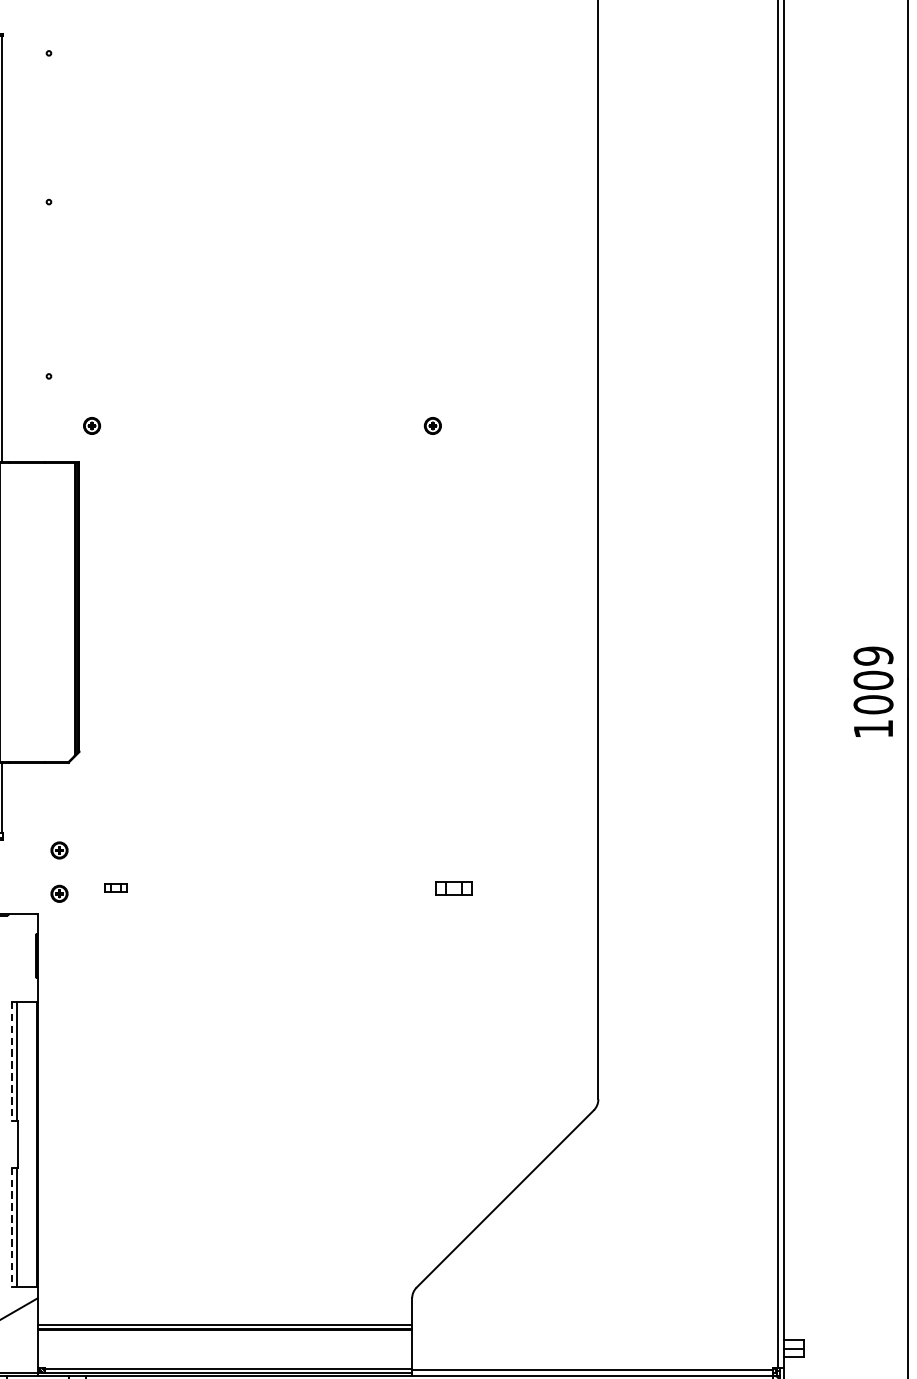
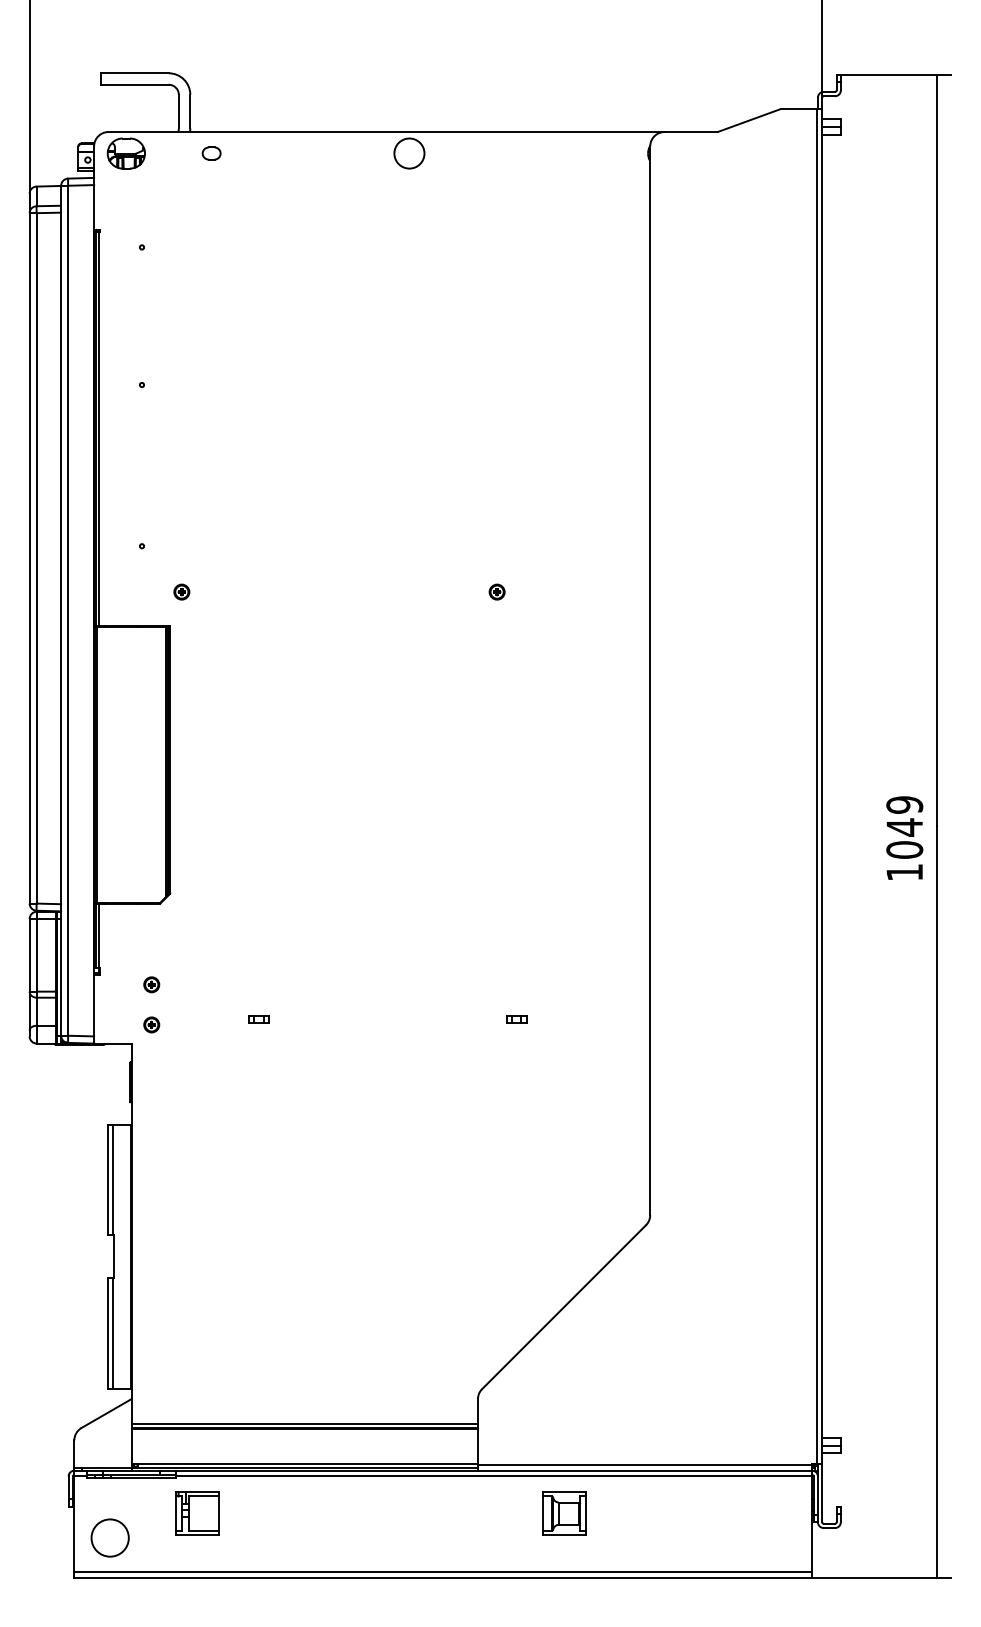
text: (873, 680) -> (904, 827), 1009 -> 1049
part: (115, 887) -> (258, 1019), moved
part: (453, 887) -> (516, 1019), size x0.62
line: (12, 1062) -> (108, 1180), dashed -> solid
line: (12, 1227) -> (108, 1333), dashed -> solid

